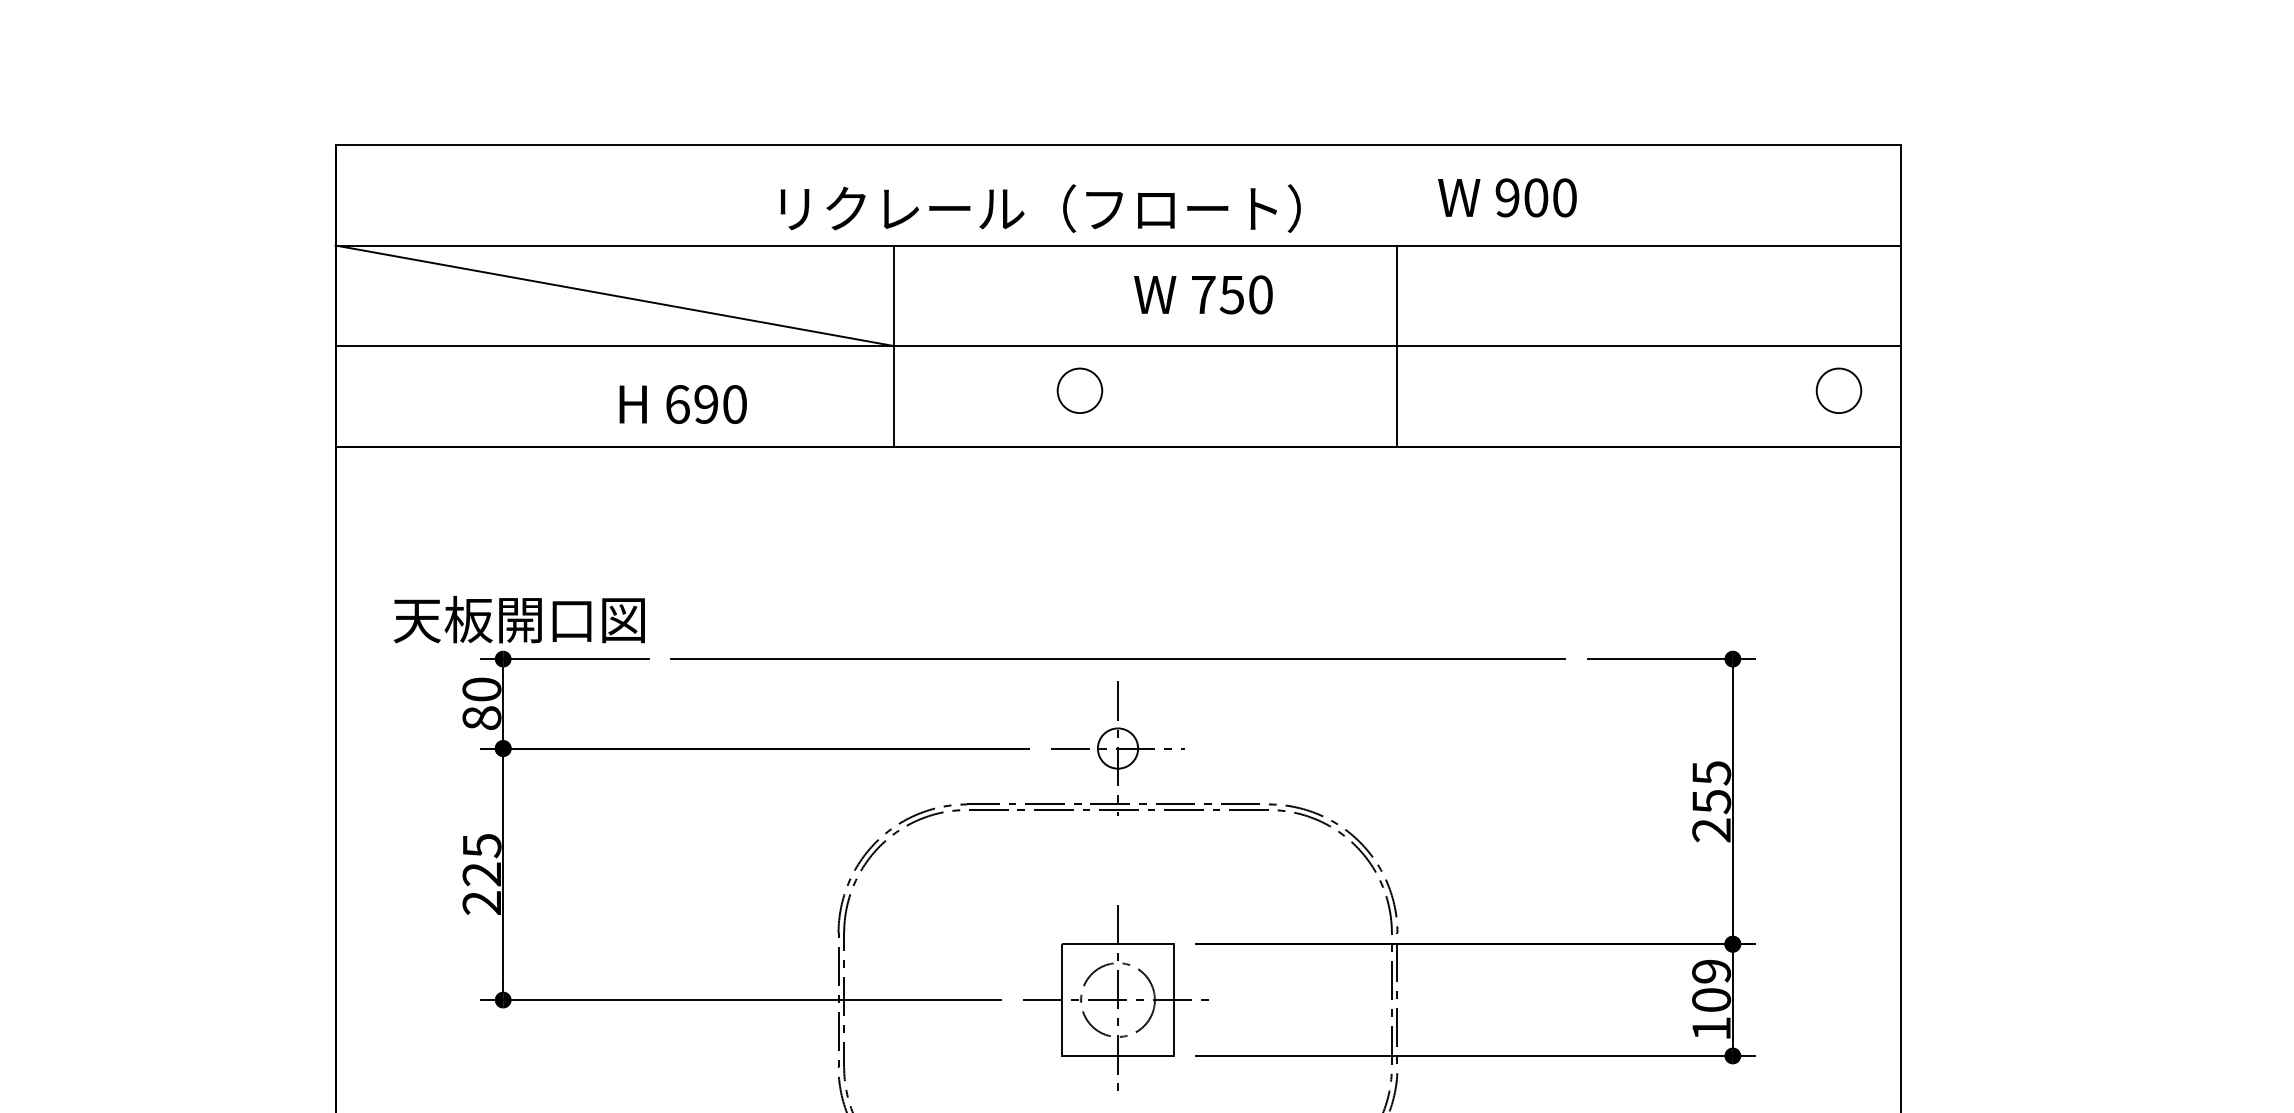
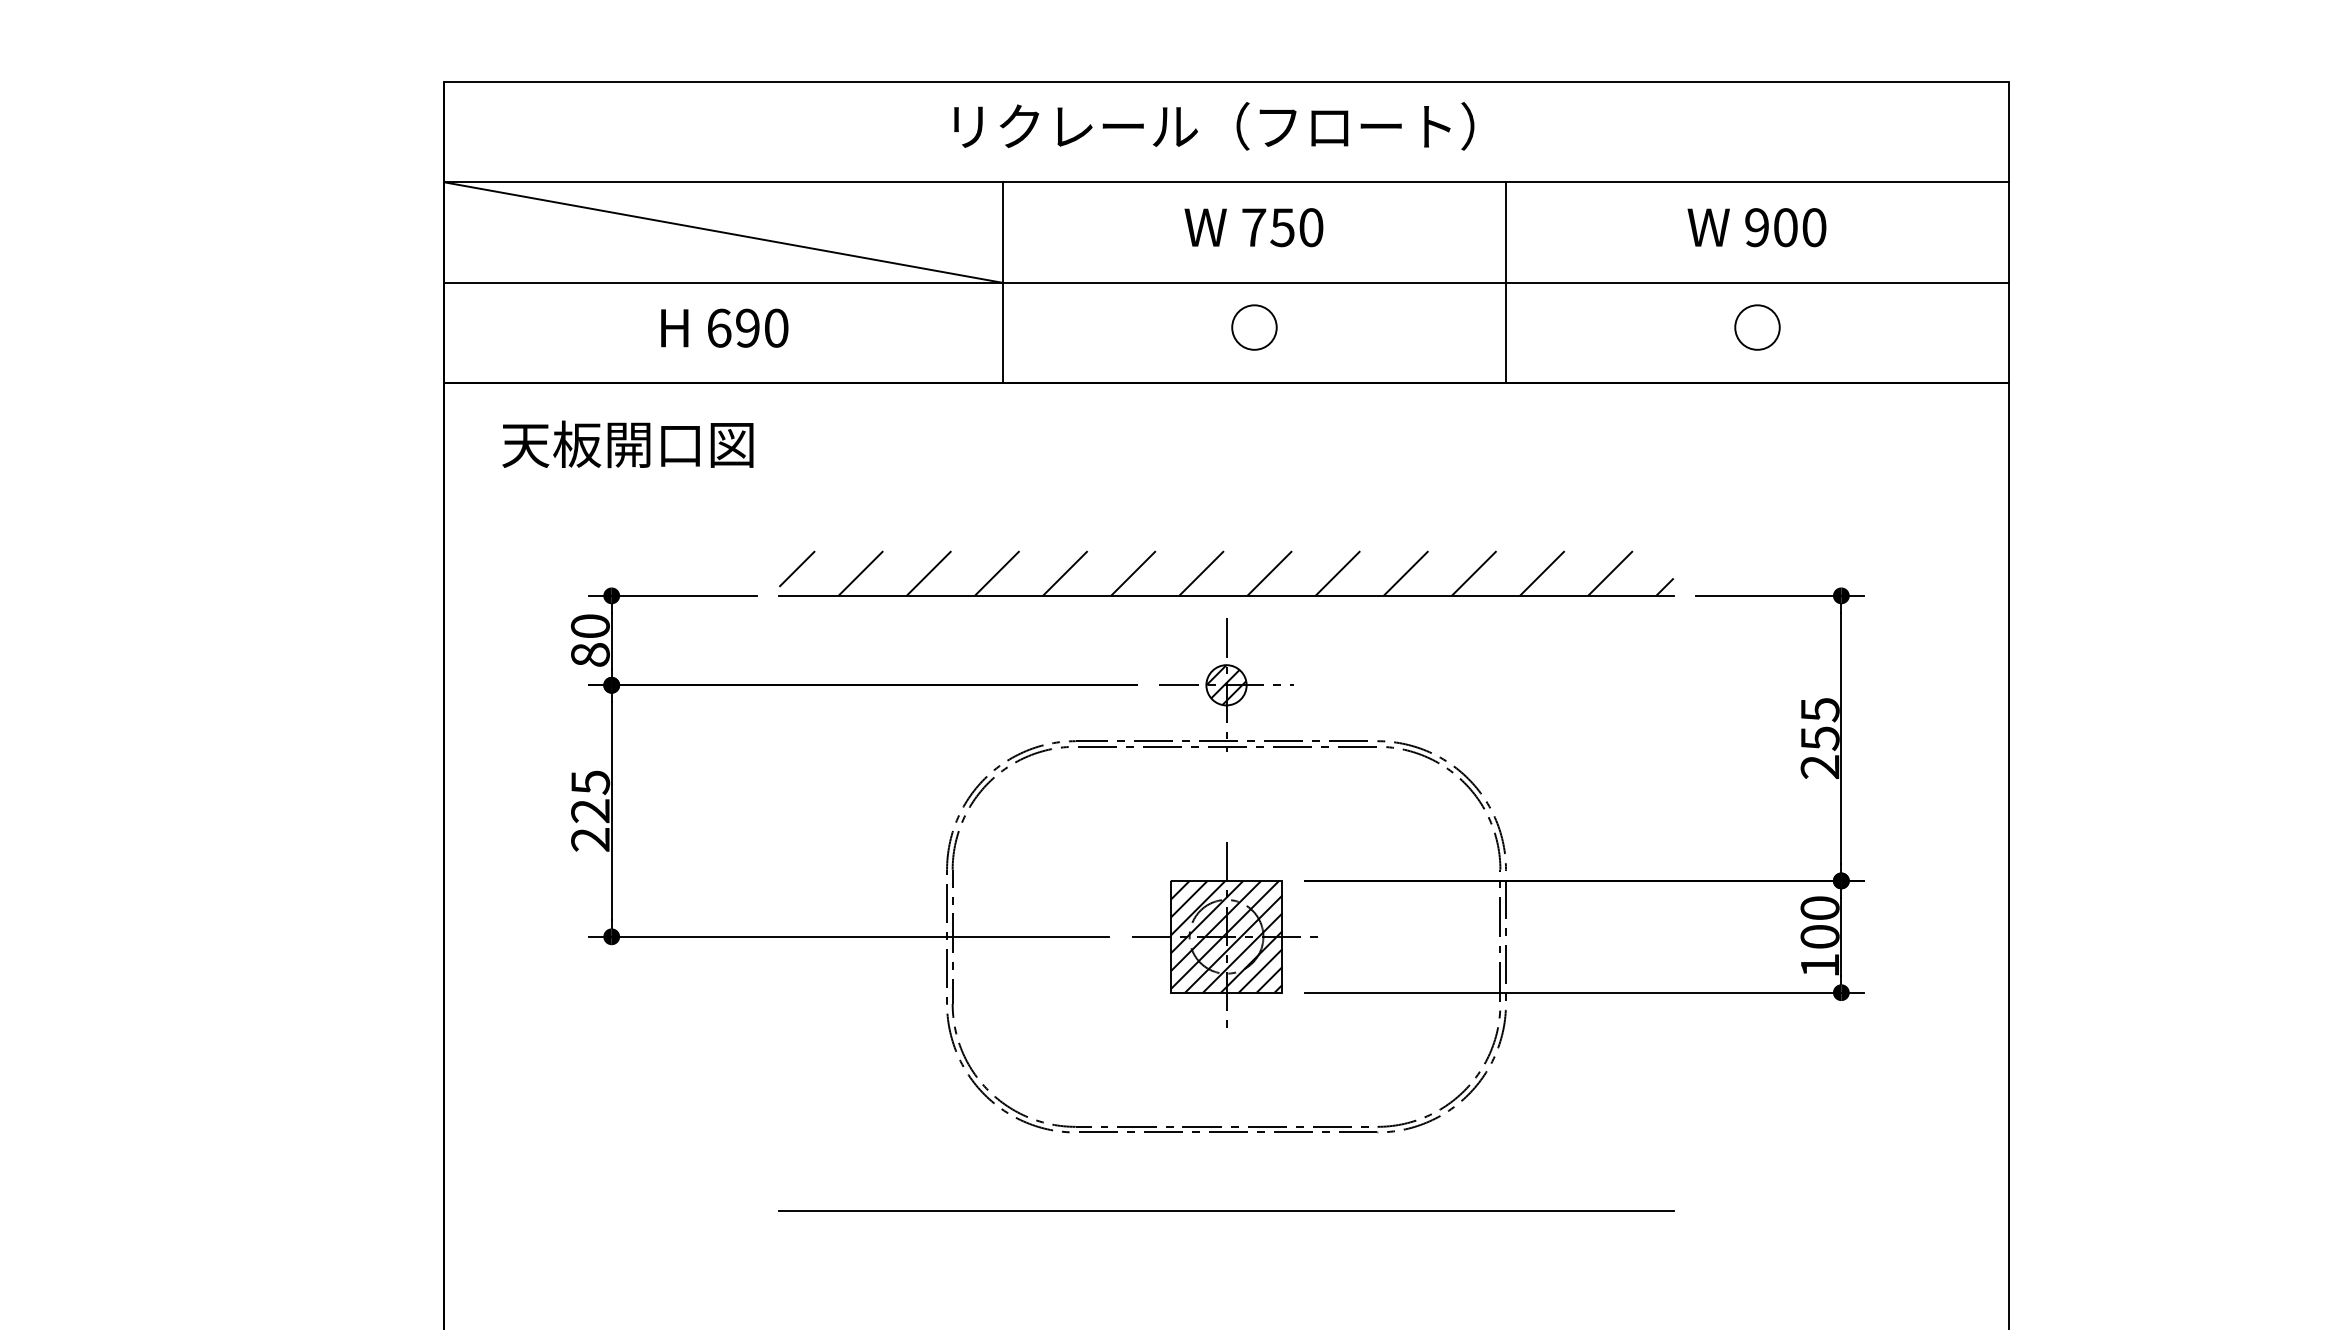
text: (1506, 197) -> (1756, 227), moved
text: (1040, 208) -> (1214, 126), moved
text: (1202, 294) -> (1253, 227), moved
text: (1079, 390) -> (1254, 327), moved
text: (1838, 390) -> (1757, 327), moved
text: (682, 403) -> (724, 327), moved
text: (518, 619) -> (627, 444), moved
hatch: (1117, 636) -> (1226, 573), added
hatch: (1117, 748) -> (1226, 685), added
text: (1710, 971) -> (1819, 908), 109 -> 100
hatch: (1117, 999) -> (1226, 936), added

